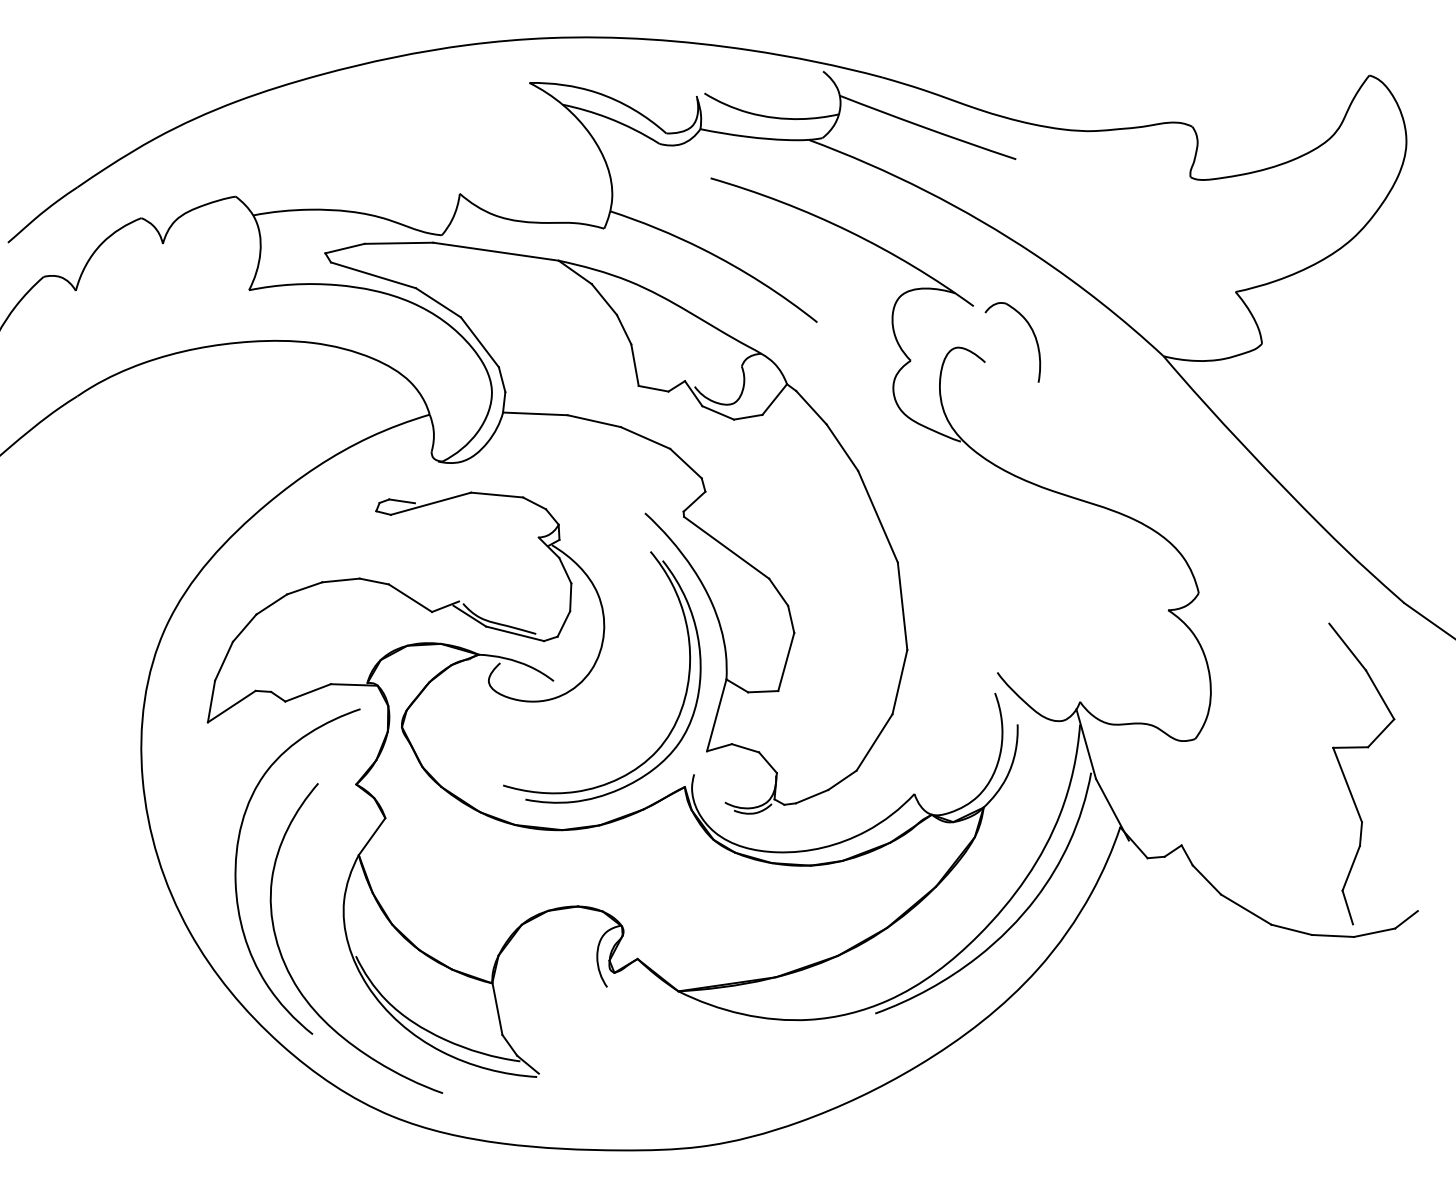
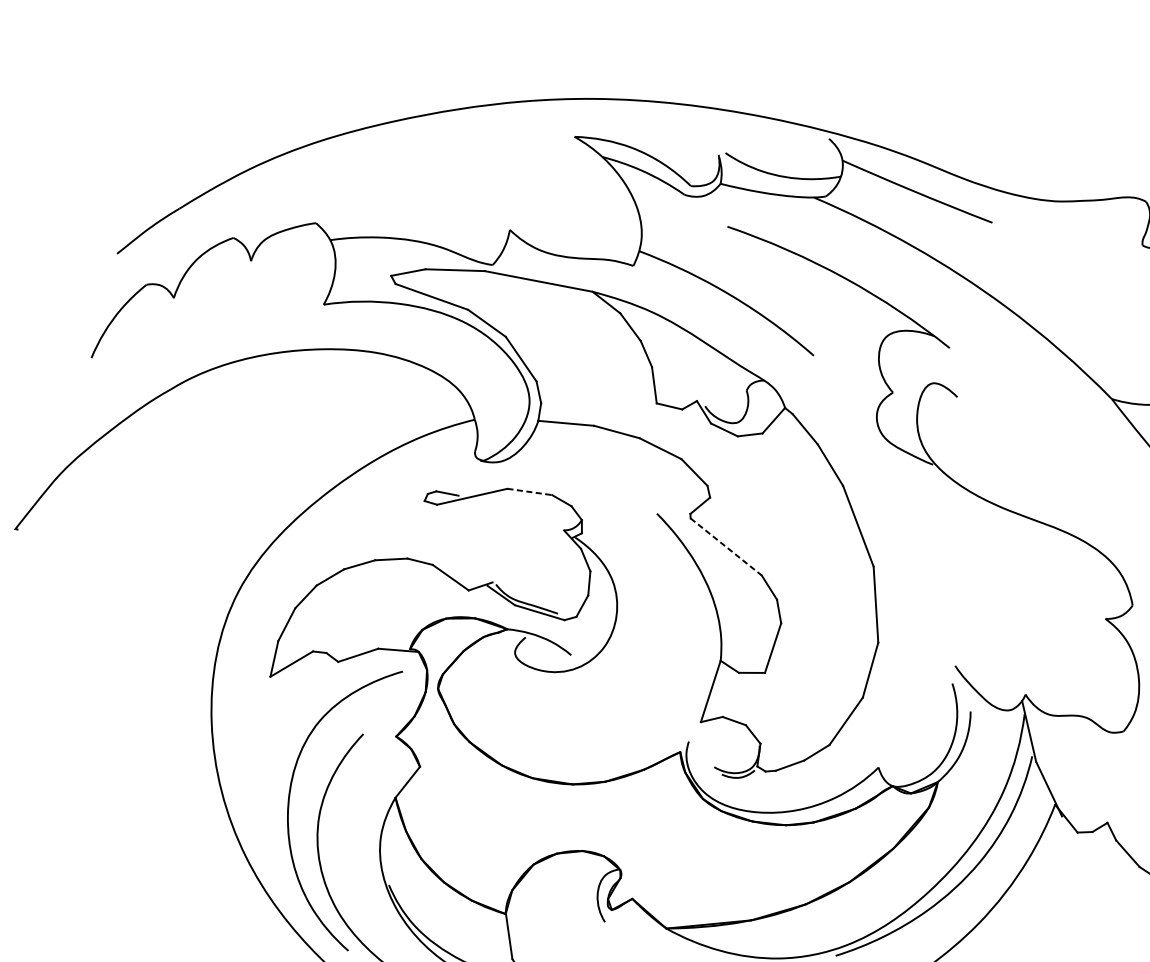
part: (1033, 335) -> (1000, 375), removed
line: (497, 495) -> (530, 492), solid -> dashed
line: (726, 547) -> (726, 546), solid -> dashed
part: (682, 702) -> (681, 678), removed

